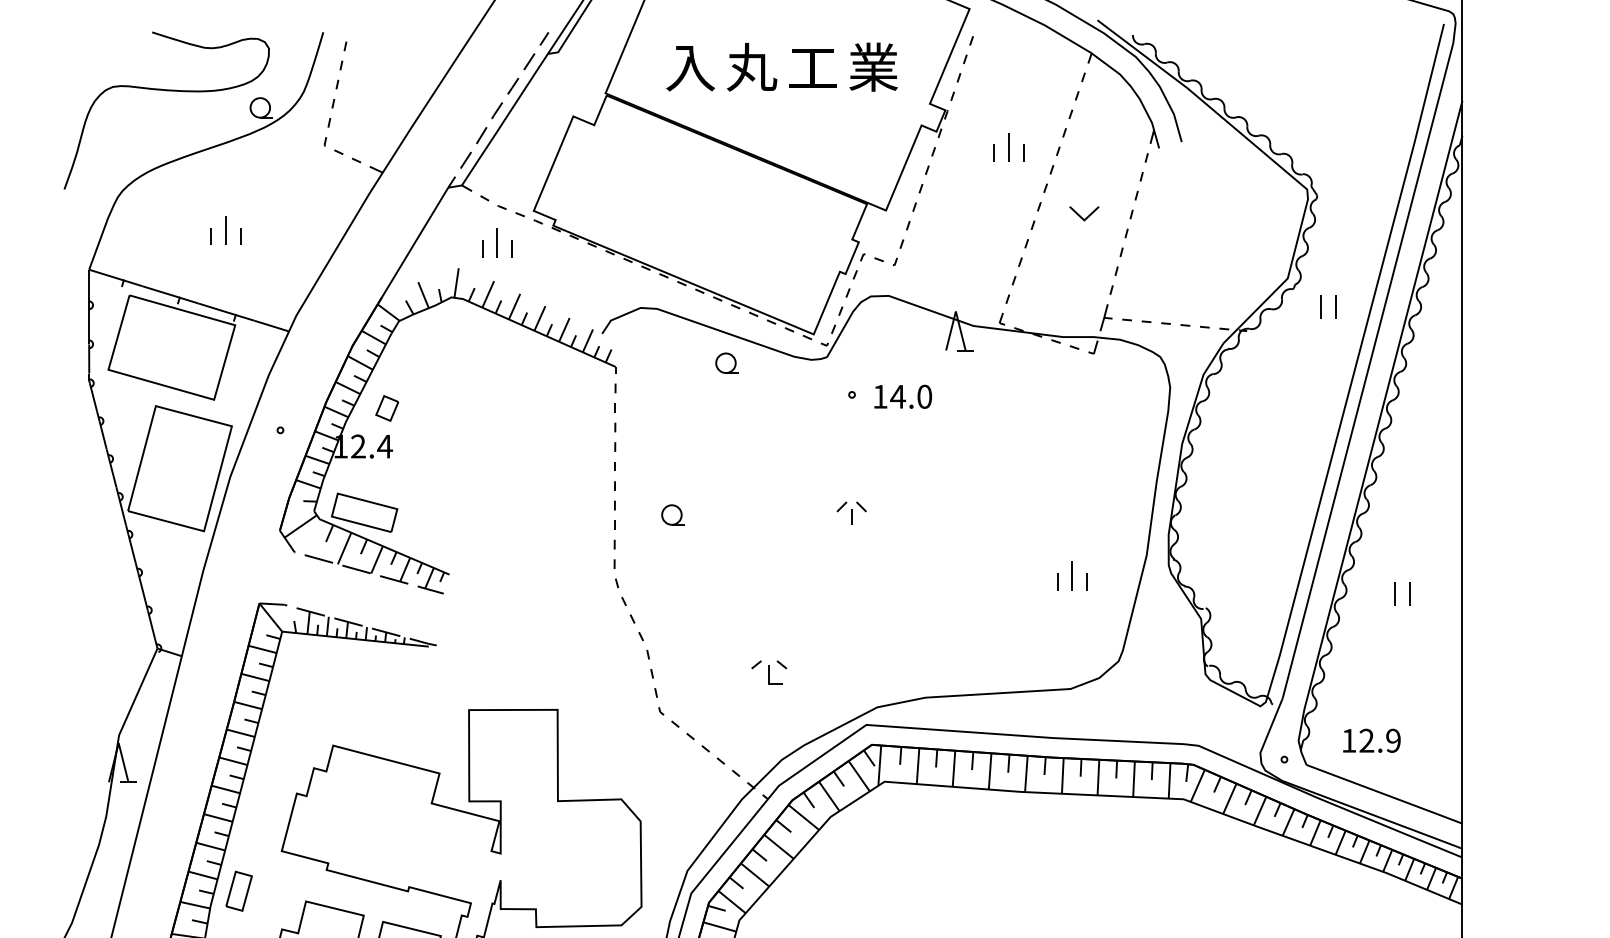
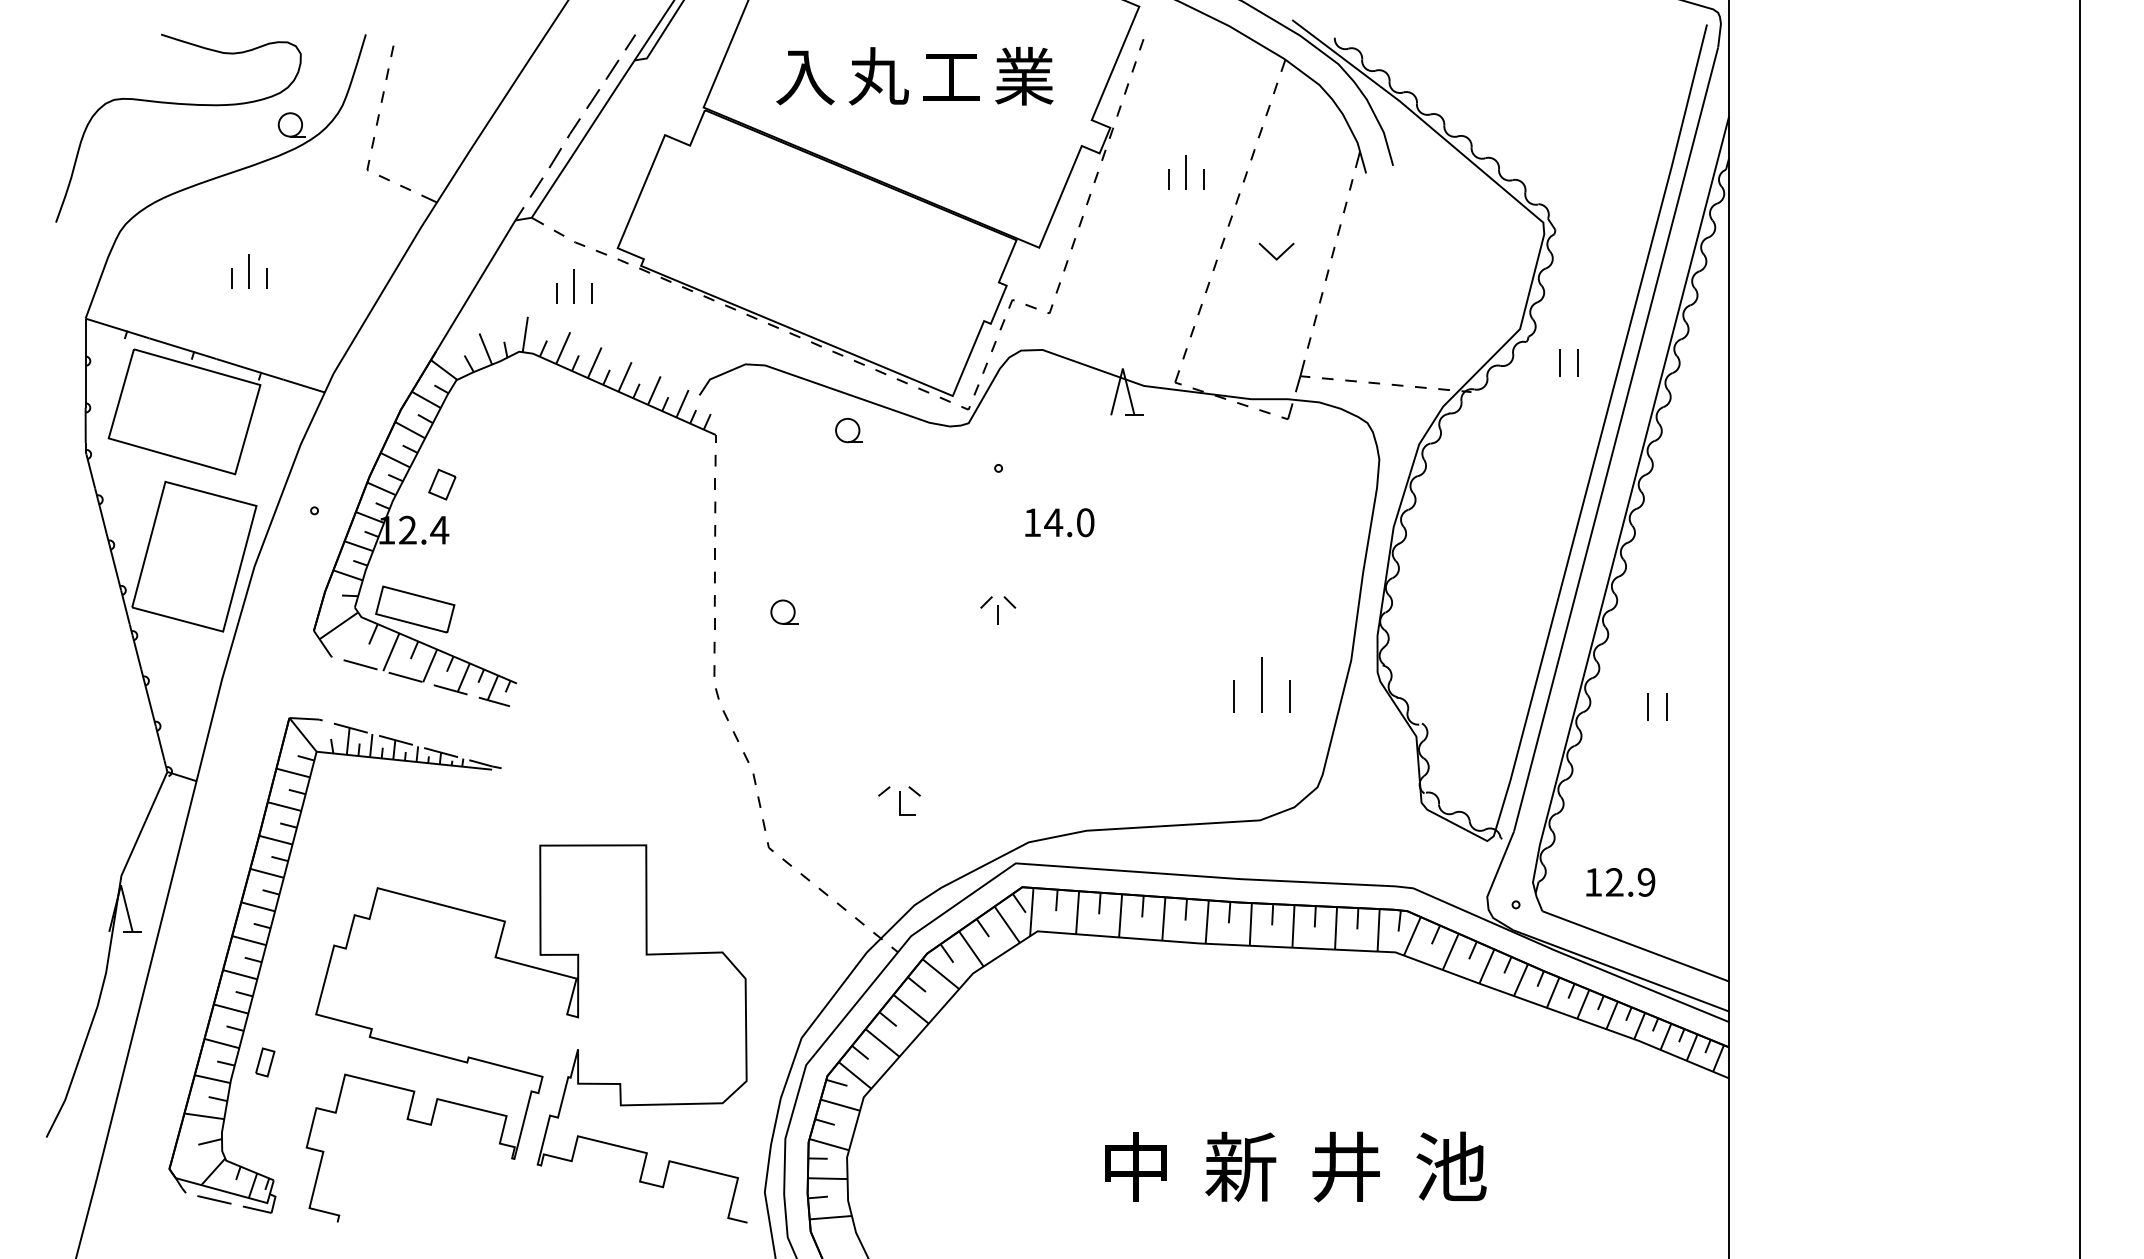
text: (902, 396) -> (1059, 522), moved
part: (1072, 576) -> (1262, 685), size x1.6
part: (239, 891) -> (265, 1062), size x0.6

